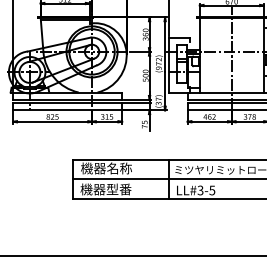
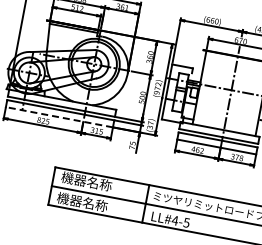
line: (67, 110) -> (59, 117), solid -> dashed
text: (118, 189) -> (94, 204), 機器型番 -> 機器名称
text: (200, 190) -> (175, 220), LL#3-5 -> LL#4-5

